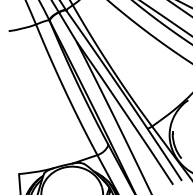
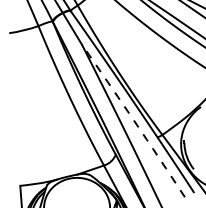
arc: (125, 113) -> (133, 121), solid -> dashed

